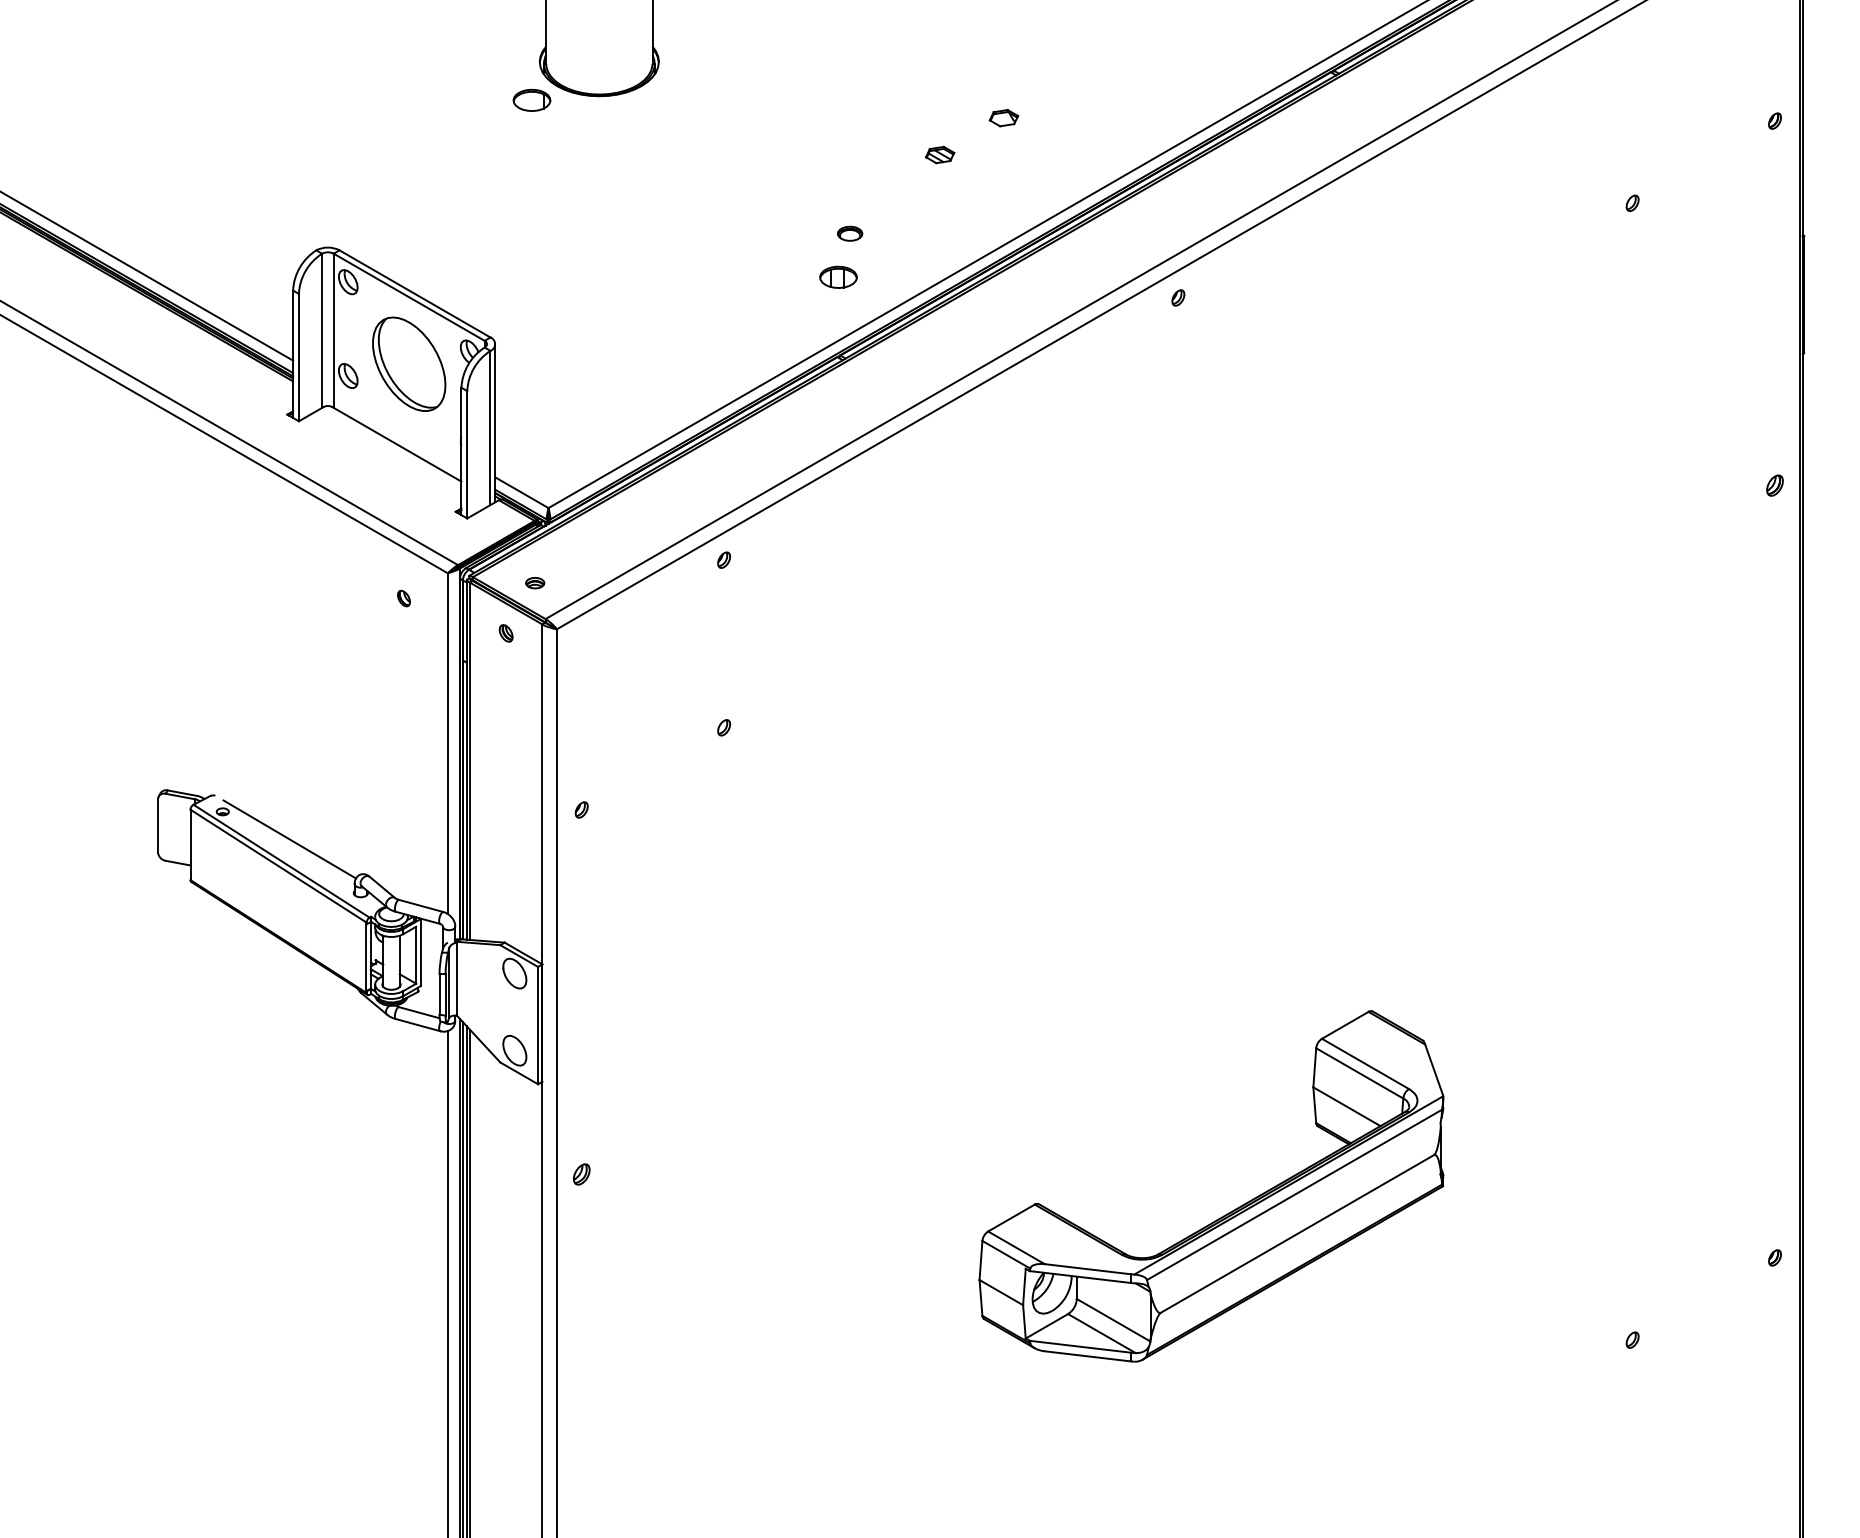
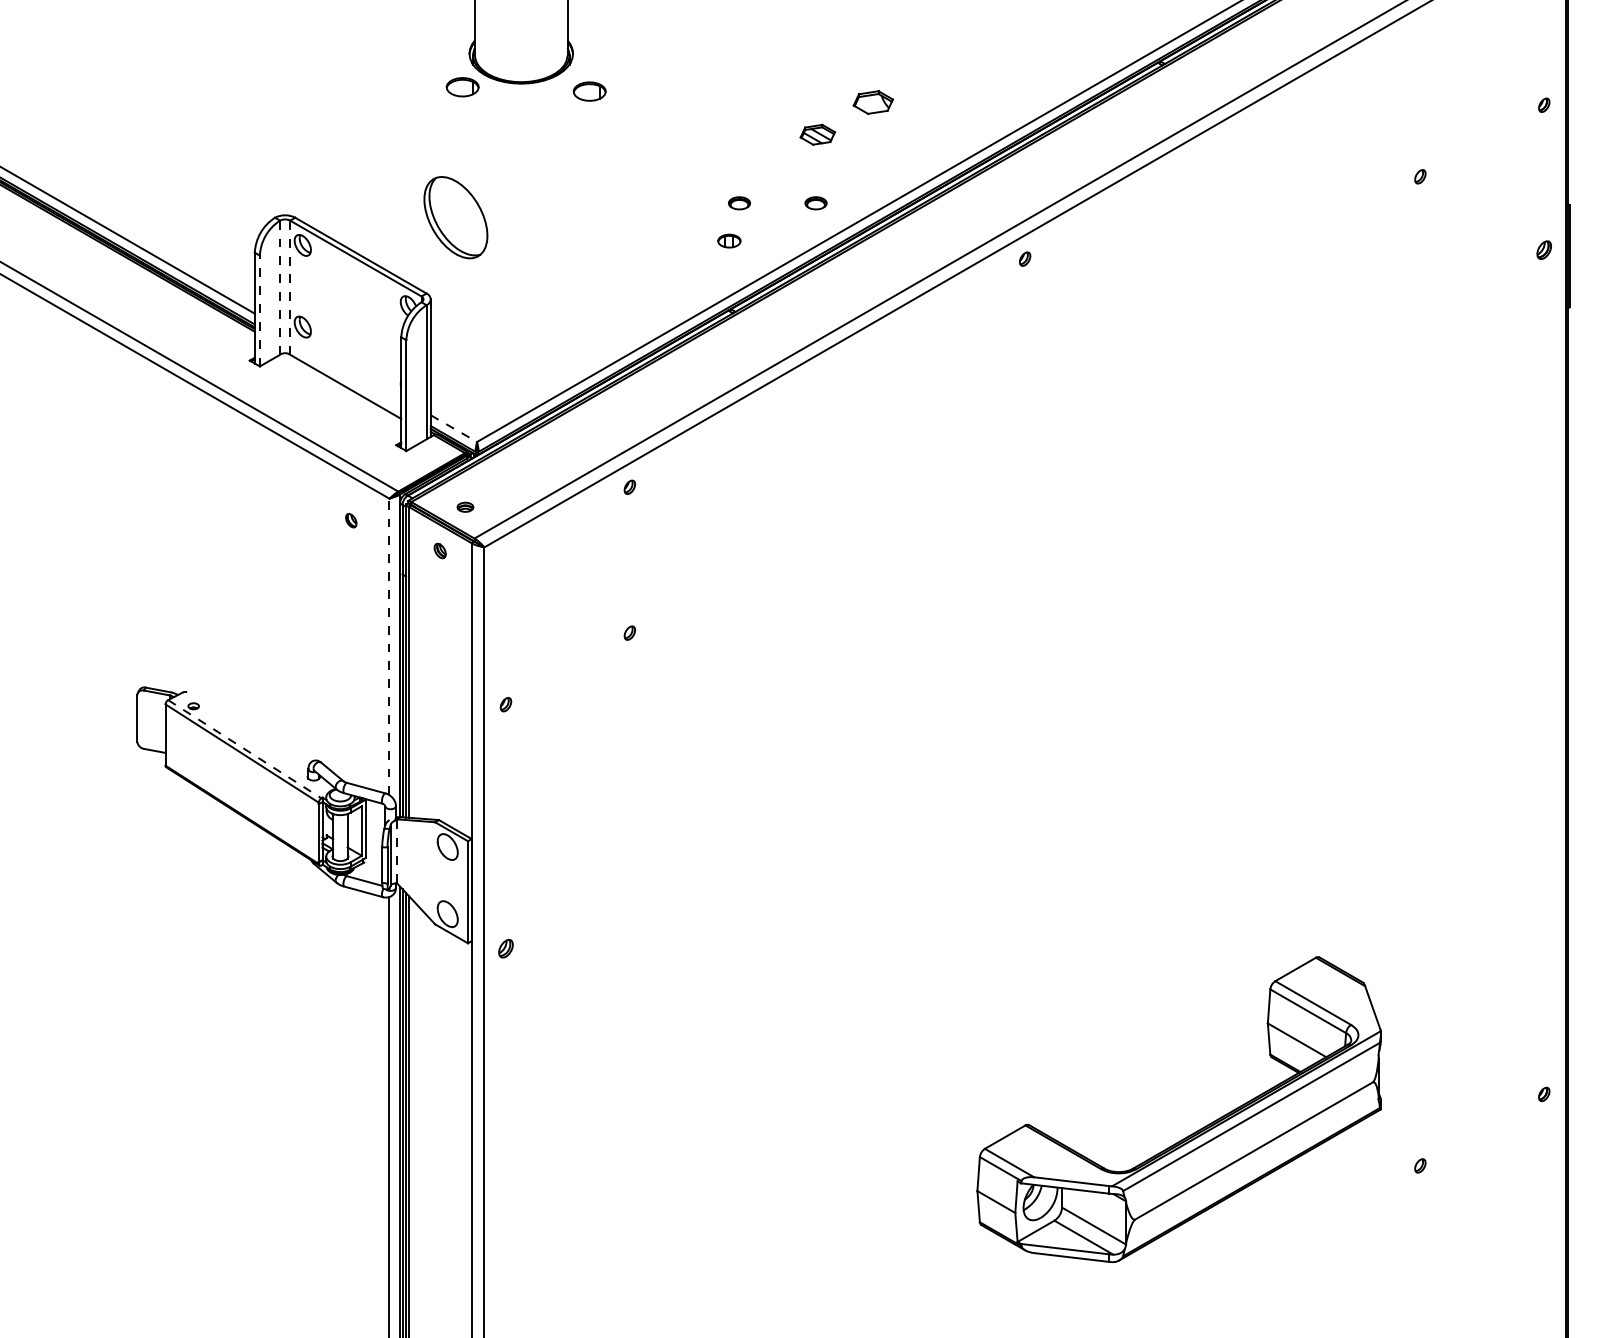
part: (677, 104) -> (589, 90), added
part: (1003, 118) -> (872, 102), size x1.6
part: (939, 154) -> (817, 134), size x1.4
part: (938, 233) -> (816, 203), added
part: (838, 276) -> (729, 240), size x0.7
line: (333, 330) -> (289, 287), solid -> dashed
line: (322, 331) -> (280, 288), solid -> dashed
line: (298, 357) -> (259, 310), solid -> dashed
part: (409, 363) -> (456, 216), moved
part: (1774, 485) -> (1543, 250), moved
line: (521, 492) -> (453, 428), solid -> dashed
line: (447, 743) -> (389, 646), solid -> dashed
line: (289, 839) -> (251, 730), removed
line: (281, 861) -> (244, 749), solid -> dashed
line: (456, 979) -> (397, 852), solid -> dashed
part: (581, 1174) -> (505, 948), moved
part: (1228, 1212) -> (1194, 1132), moved

